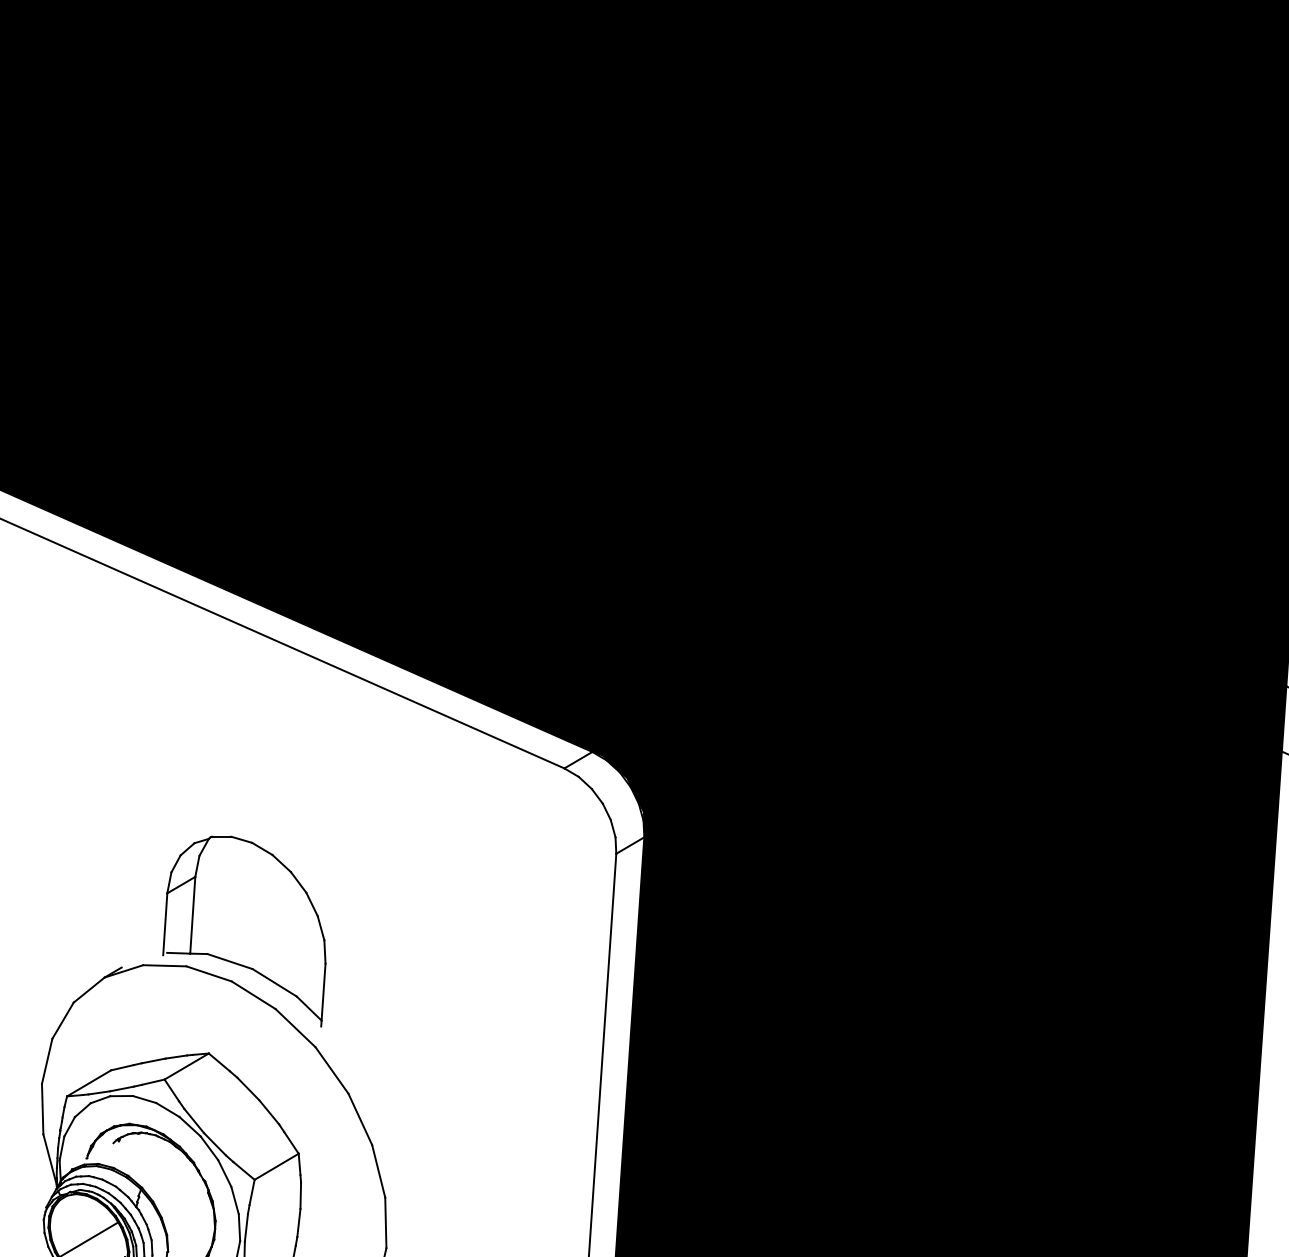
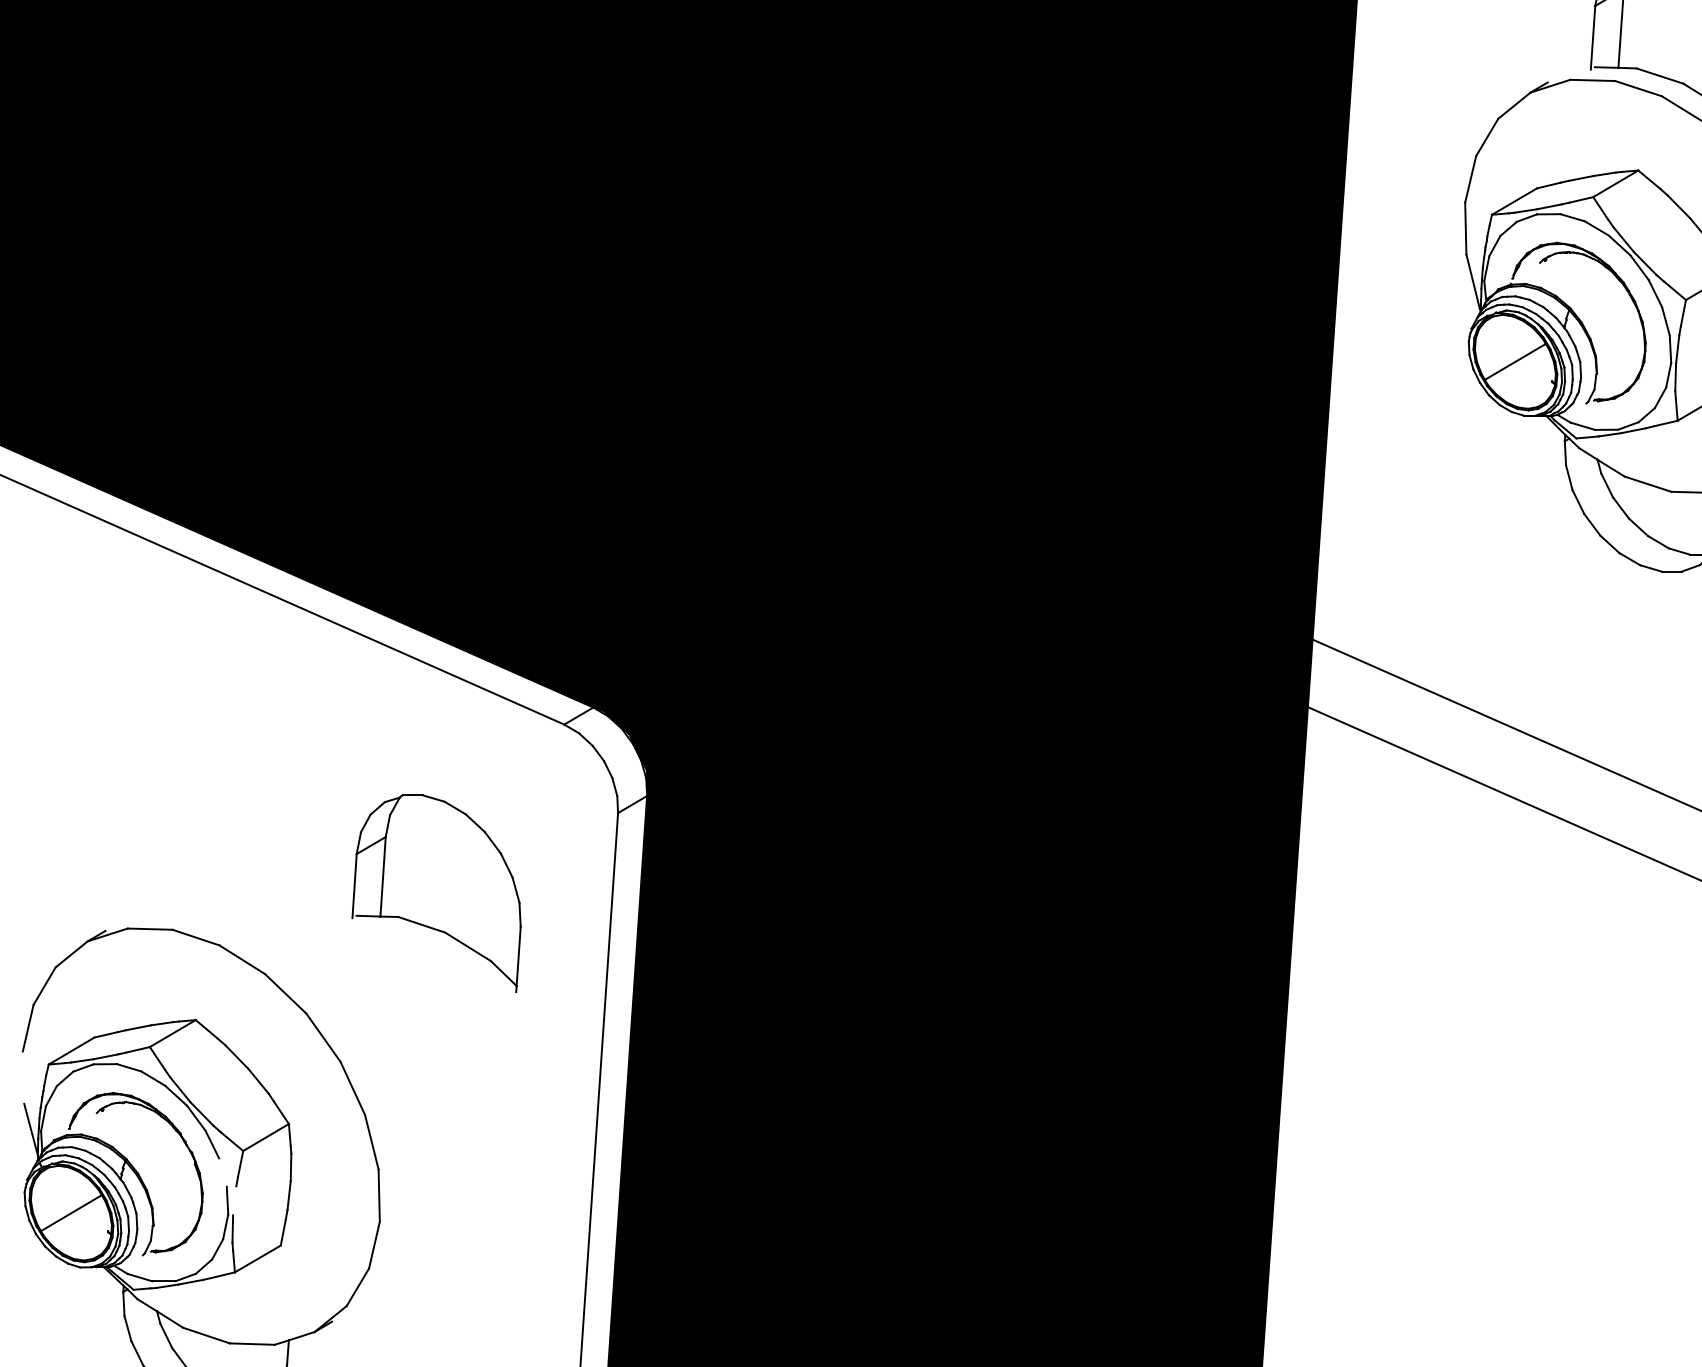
part: (244, 931) -> (436, 893), moved
line: (42, 1108) -> (23, 1077), removed
line: (234, 1200) -> (222, 1172), removed
line: (246, 1227) -> (234, 1200), removed

